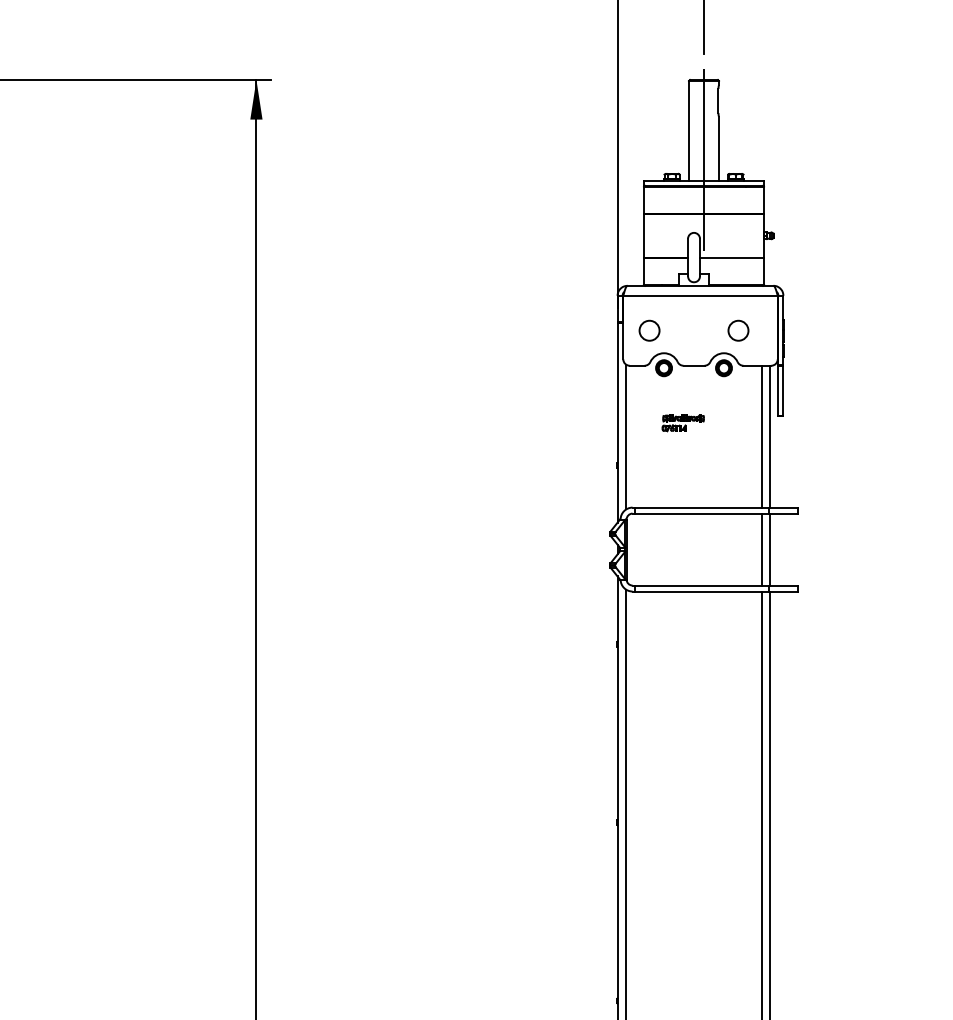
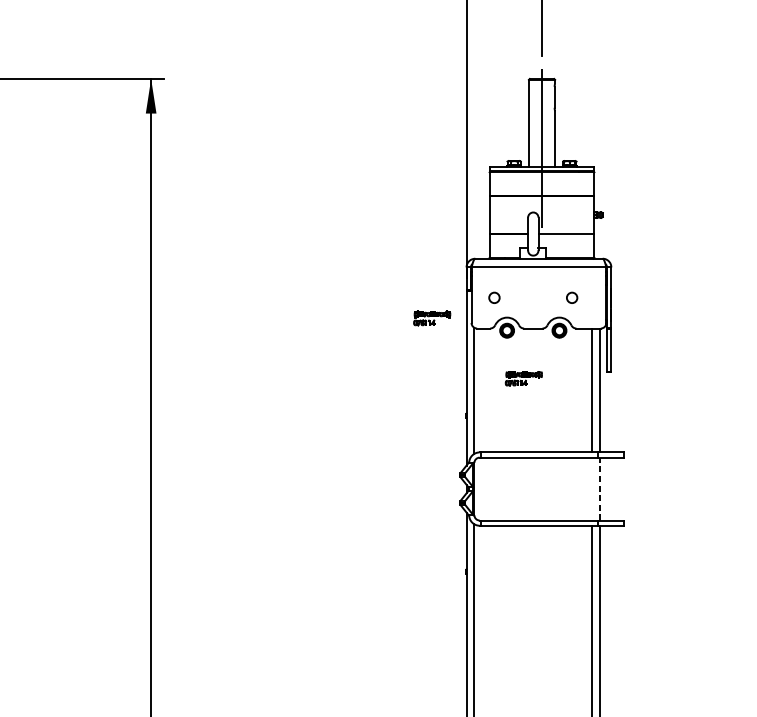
circle: (649, 330) -> (494, 297), size x0.6
circle: (738, 330) -> (572, 297), size x0.6
part: (577, 354) -> (431, 318), added
line: (761, 549) -> (592, 489), removed
line: (770, 549) -> (600, 489), solid -> dashed

